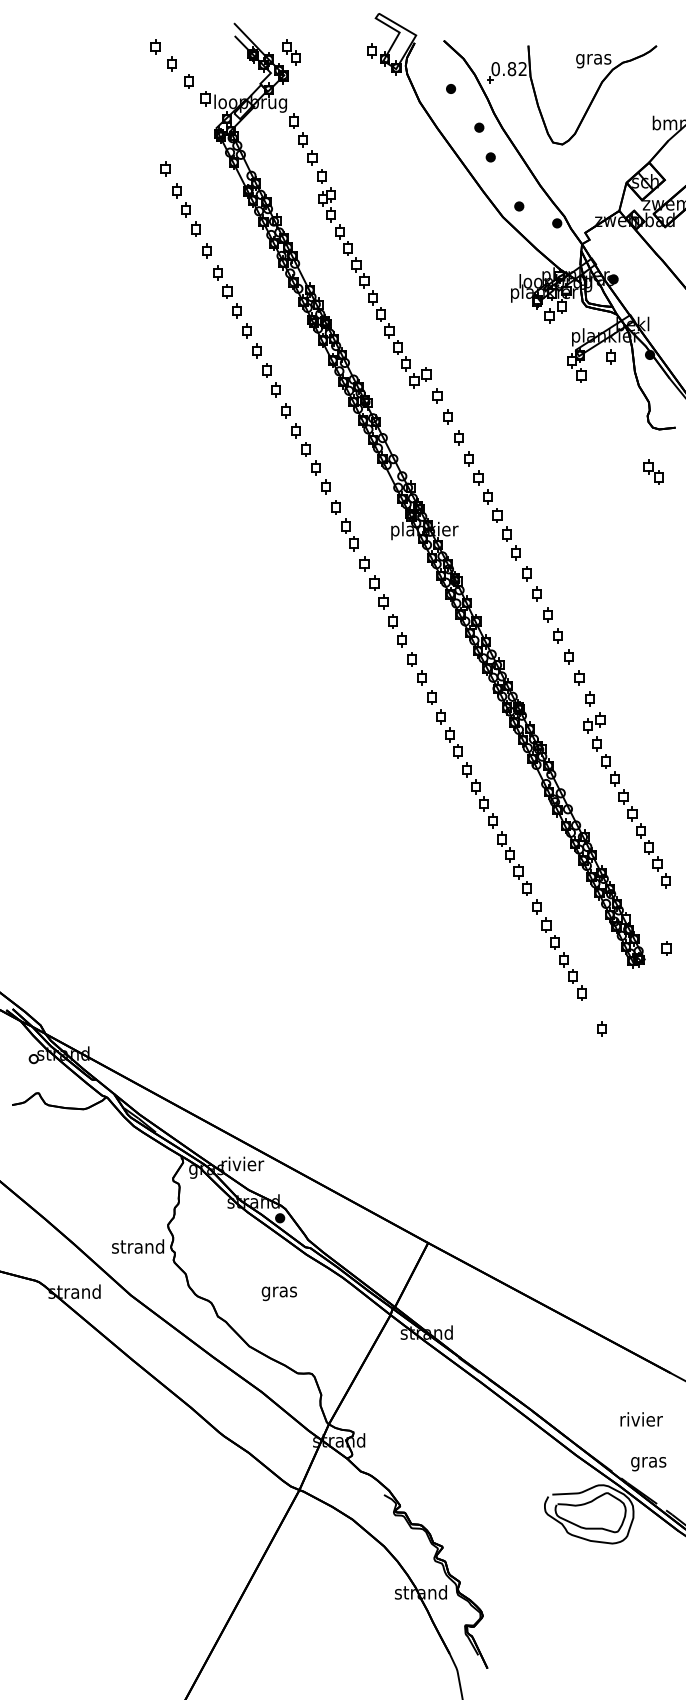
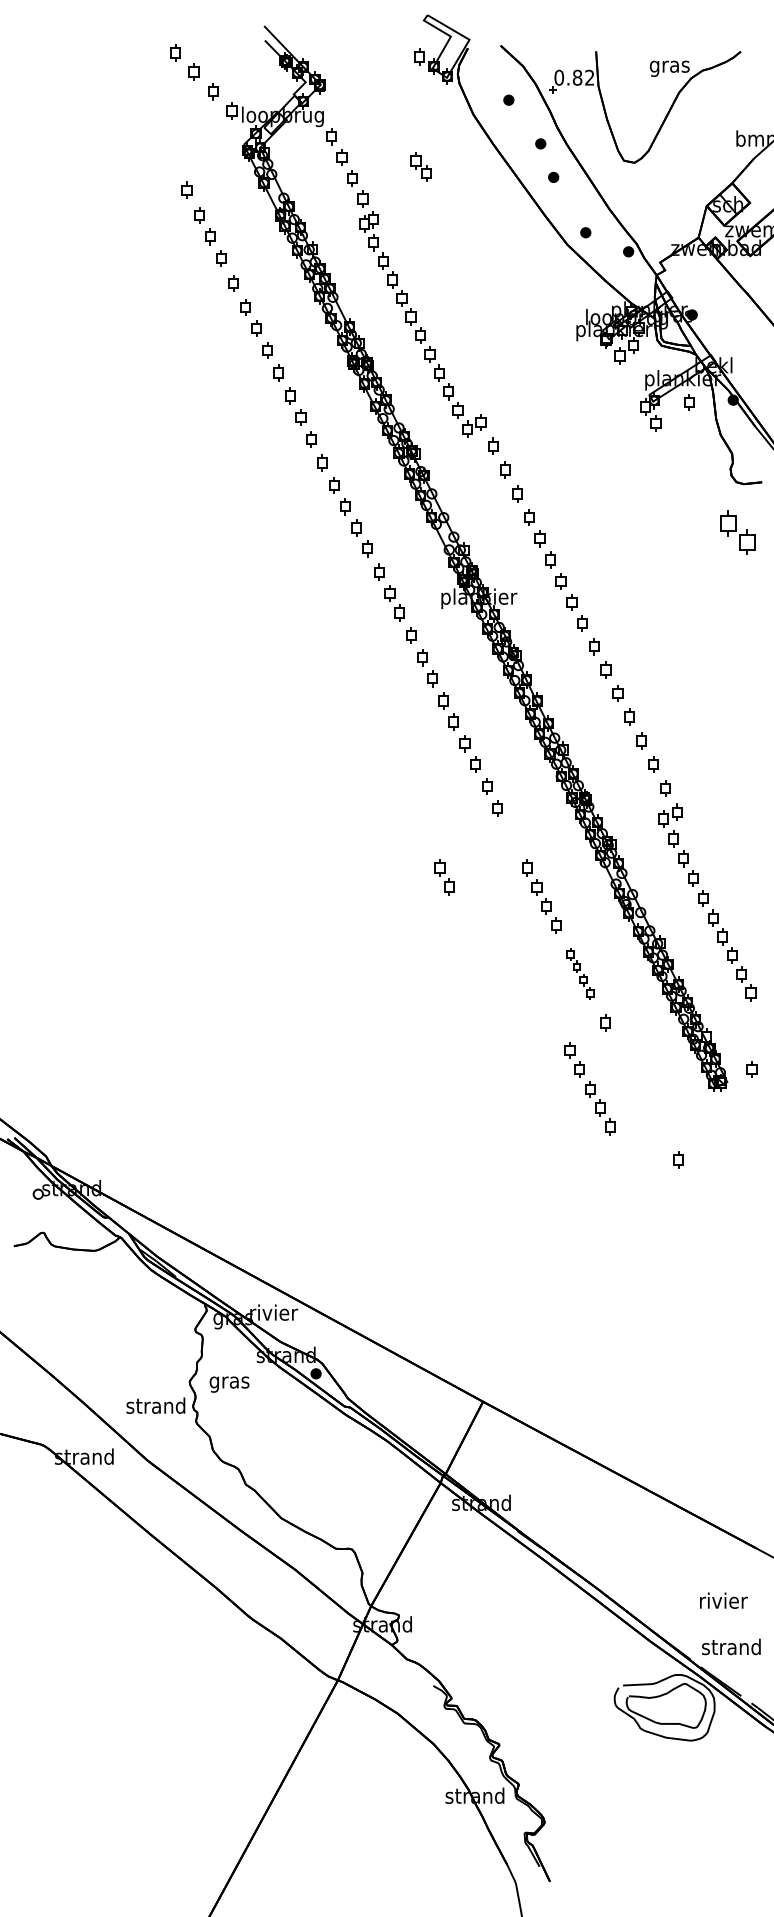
part: (291, 52) -> (421, 167), moved
part: (653, 471) -> (737, 531), size x1.6
part: (453, 742) -> (443, 876), moved
part: (514, 863) -> (580, 973), size x0.7
part: (563, 958) -> (589, 1087), moved
text: (278, 1293) -> (228, 1384), moved
text: (648, 1462) -> (731, 1649), gras -> strand

